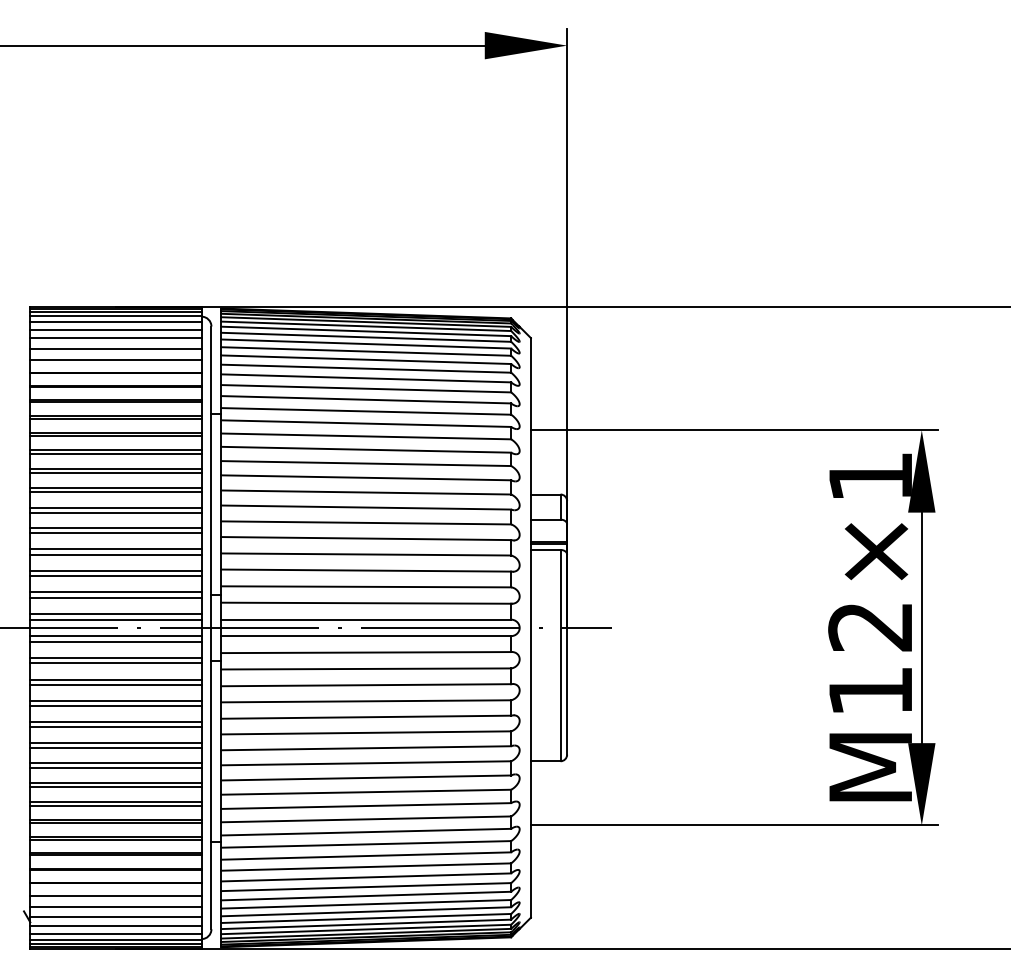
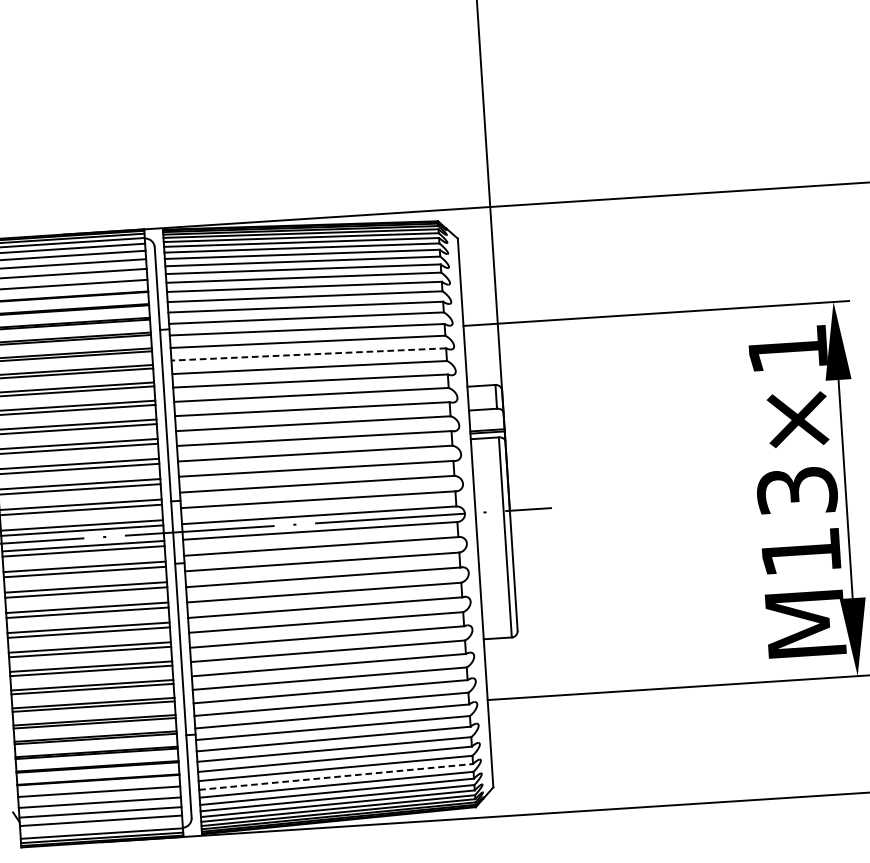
line: (366, 449) -> (309, 354), solid -> dashed
text: (870, 626) -> (796, 490), M12×1 -> M13×1
line: (366, 896) -> (336, 777), solid -> dashed
line: (115, 933) -> (101, 827), removed

